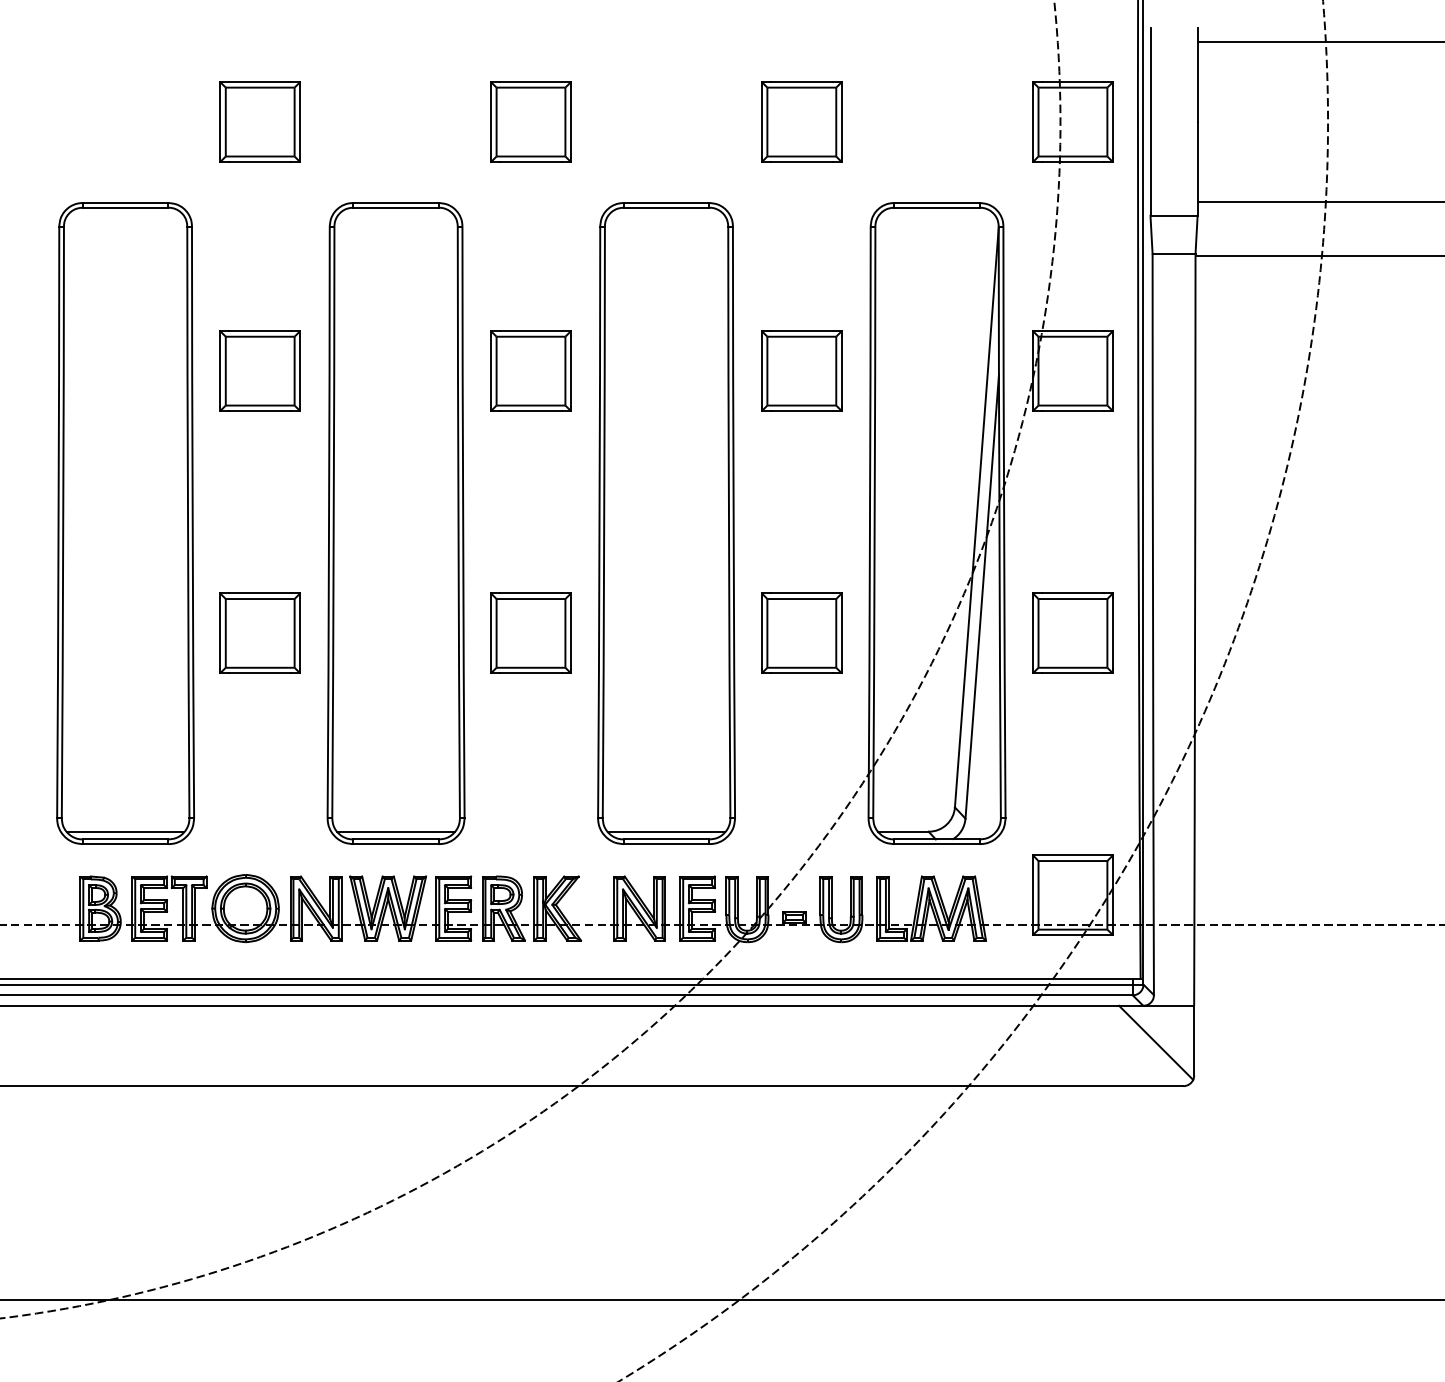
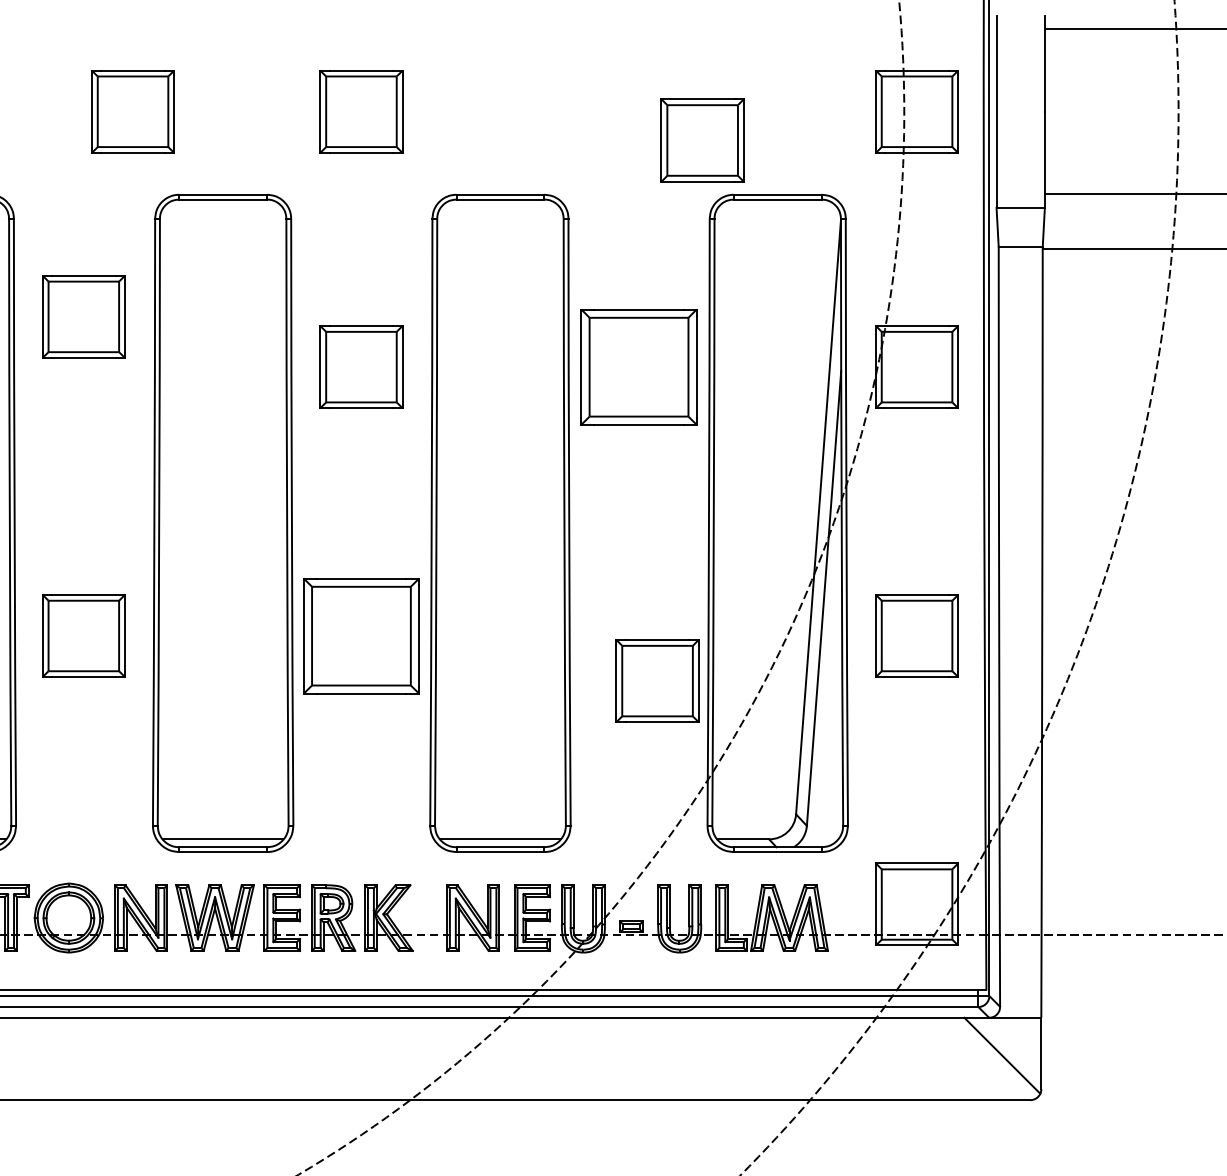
part: (259, 121) -> (132, 111), moved
part: (801, 121) -> (702, 139), moved
part: (259, 370) -> (83, 316), moved
part: (801, 370) -> (638, 366), size x1.4
part: (530, 632) -> (360, 635), size x1.4
part: (801, 632) -> (657, 680), moved

